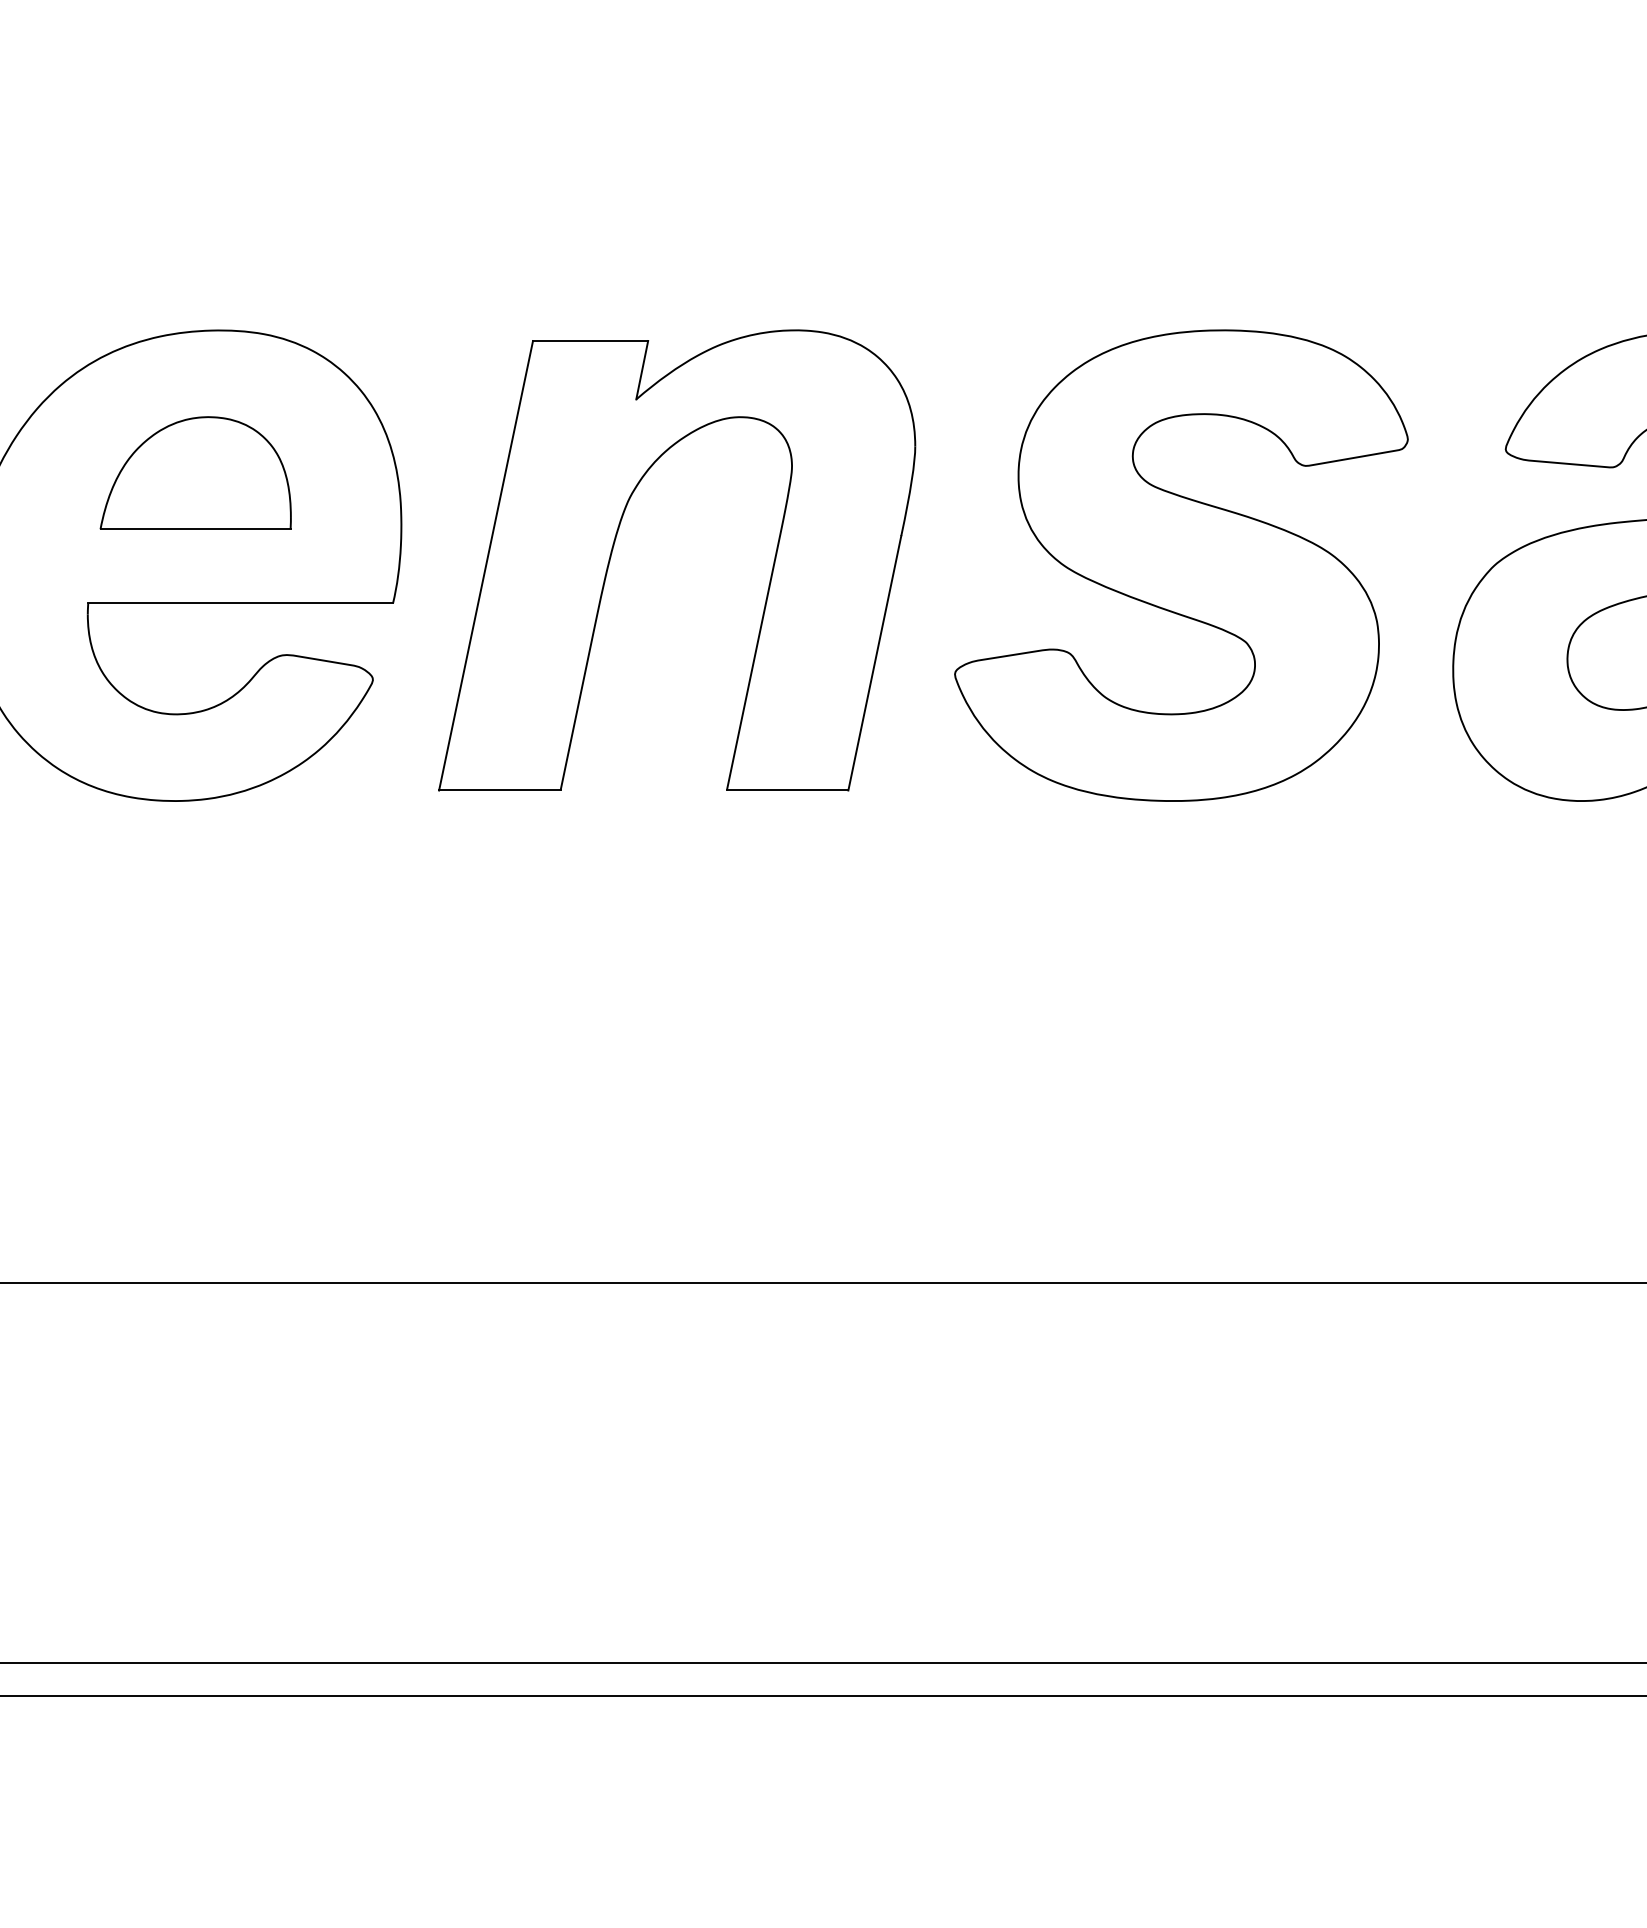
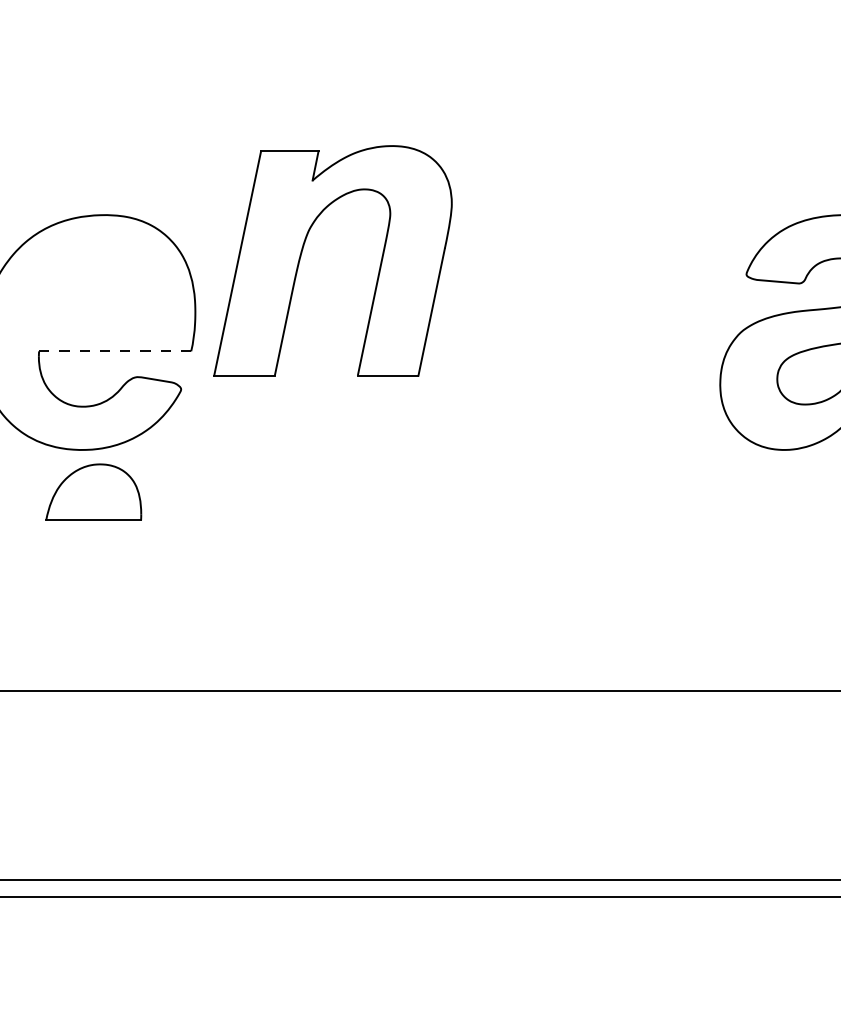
part: (195, 471) -> (93, 491), moved
part: (616, 545) -> (302, 253), moved
part: (1181, 565) -> (584, 332), removed
line: (241, 603) -> (115, 351), solid -> dashed

